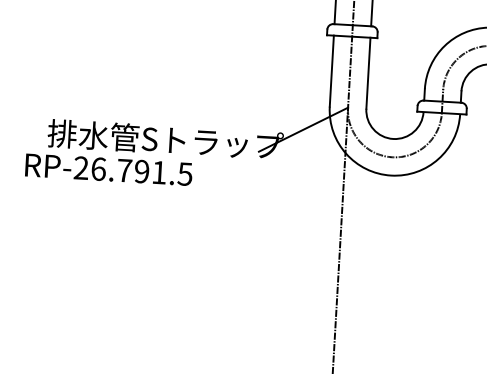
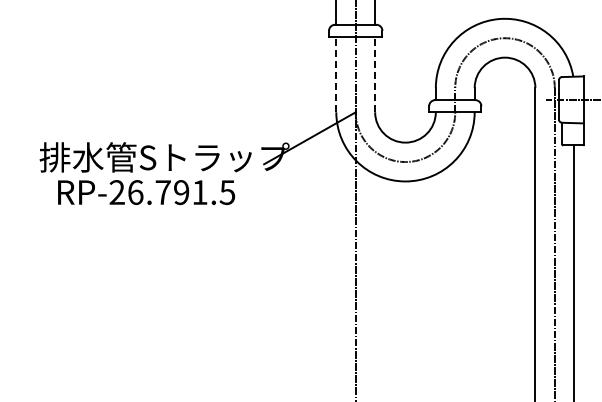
line: (332, 71) -> (336, 74), solid -> dashed
line: (368, 73) -> (375, 74), solid -> dashed
text: (108, 169) -> (146, 192), moved

